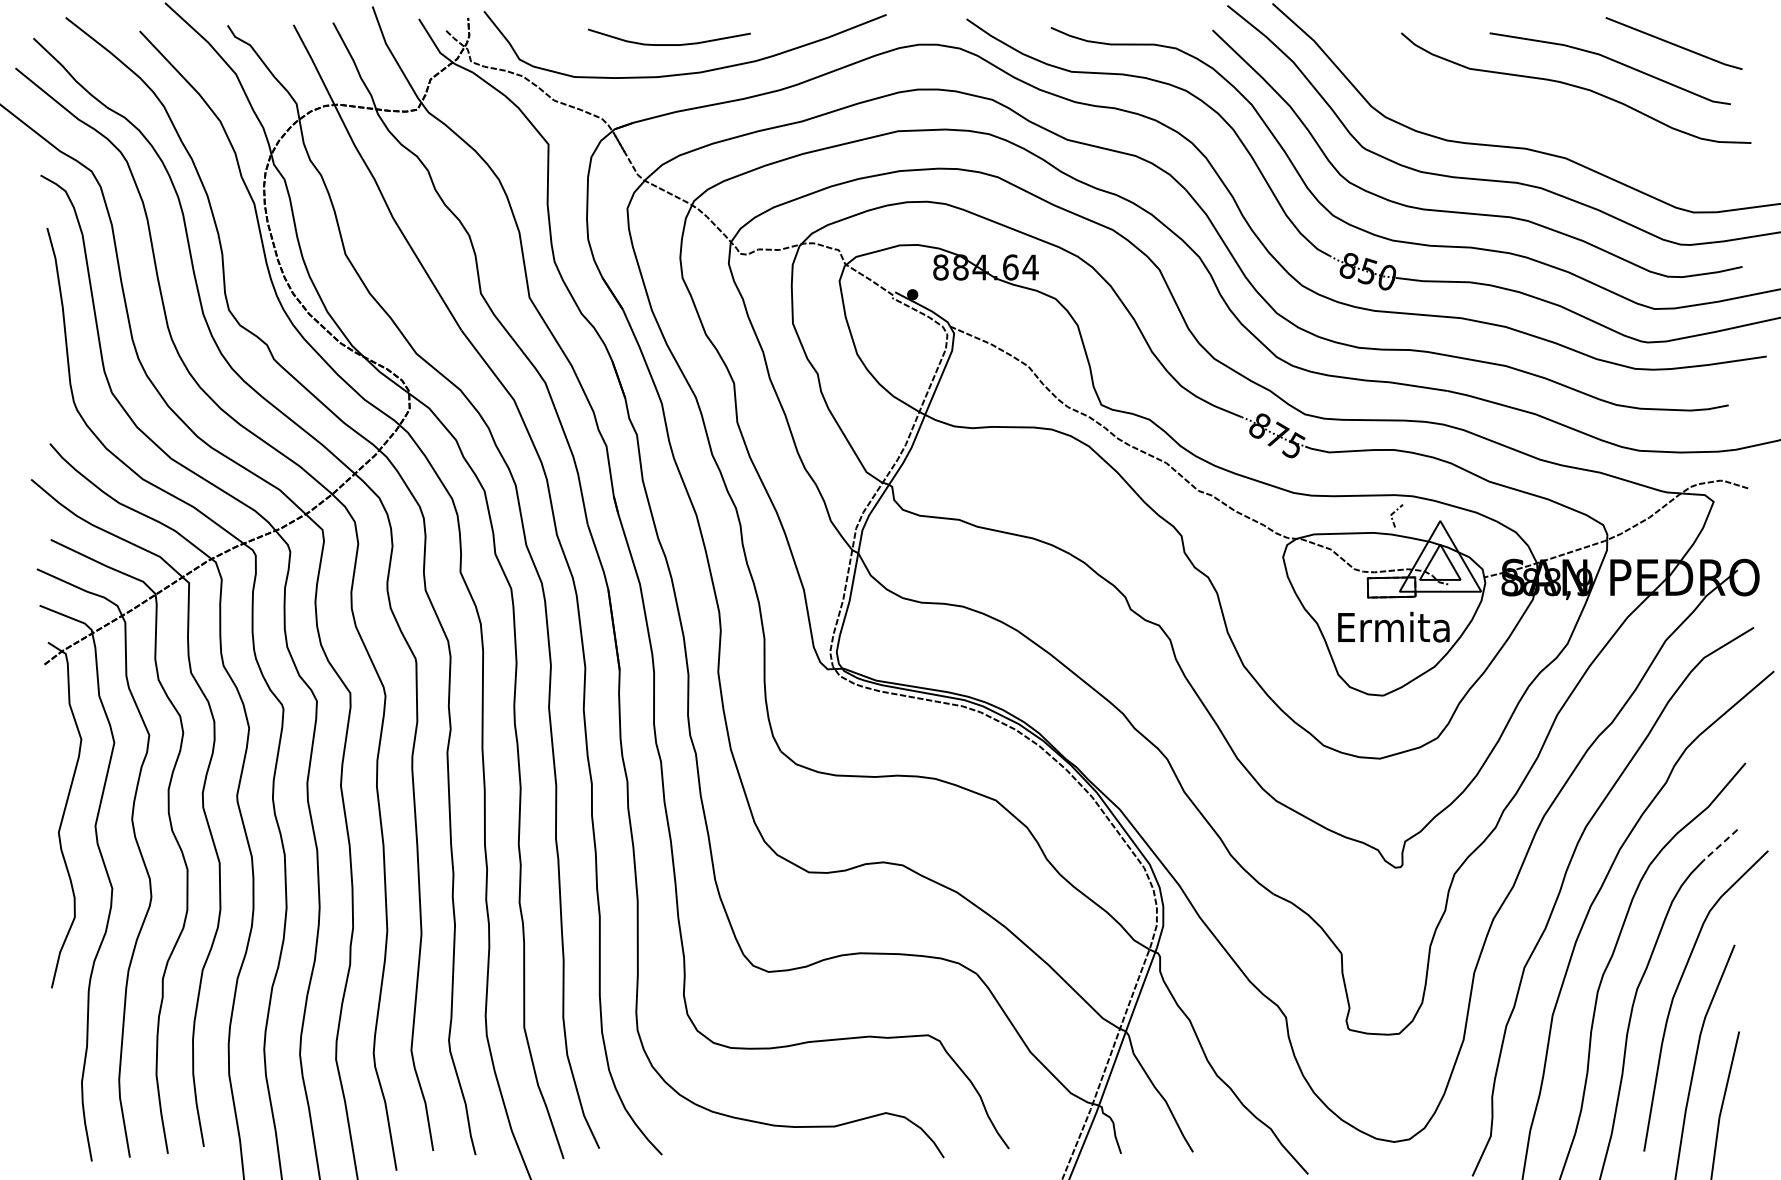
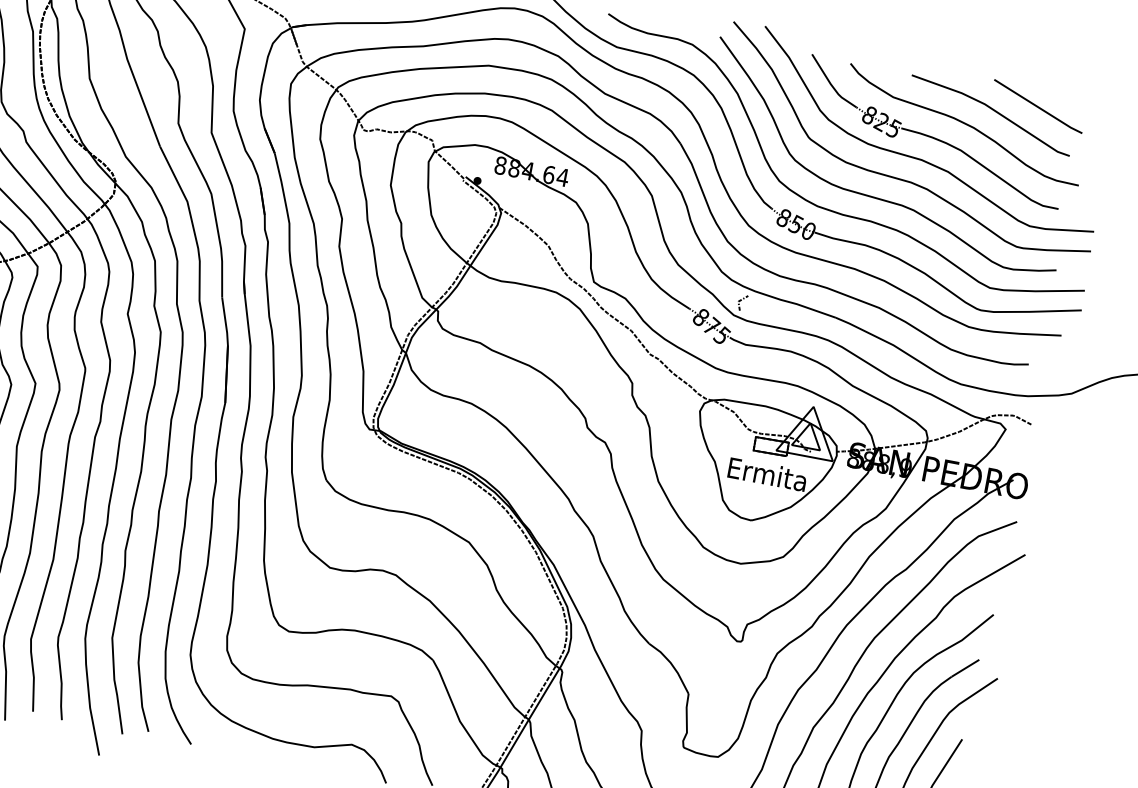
part: (1535, 113) -> (933, 136), added
line: (1394, 513) -> (741, 300), moved
line: (1720, 845) -> (965, 668), dashed -> solid

